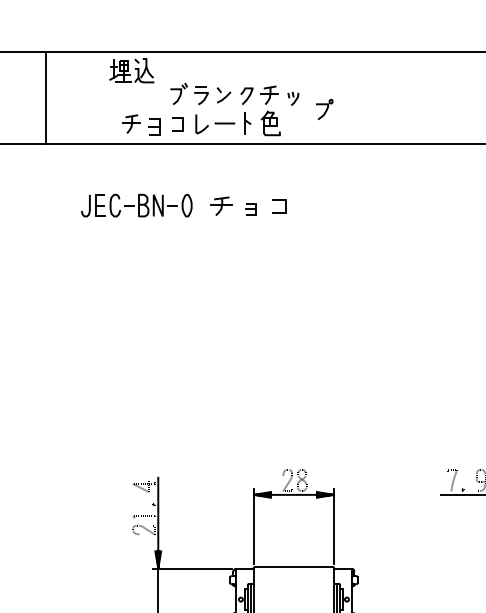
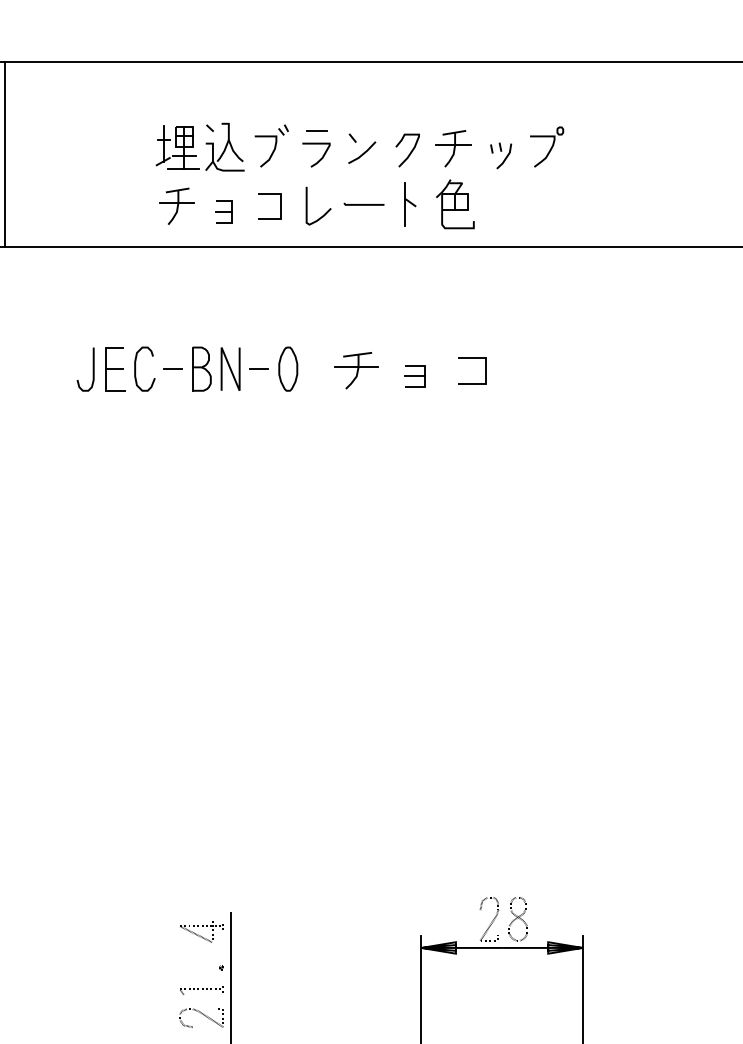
part: (131, 70) -> (199, 146), moved
part: (324, 109) -> (547, 146), moved
part: (154, 127) -> (223, 212), size x0.71

